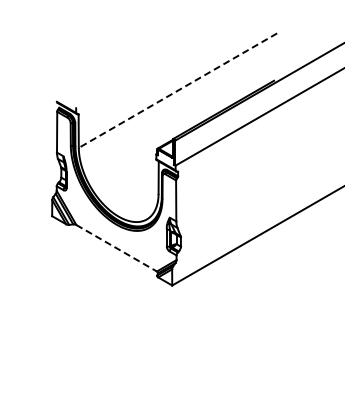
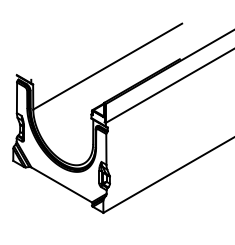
line: (177, 90) -> (107, 66), dashed -> solid
line: (116, 248) -> (61, 185), dashed -> solid

